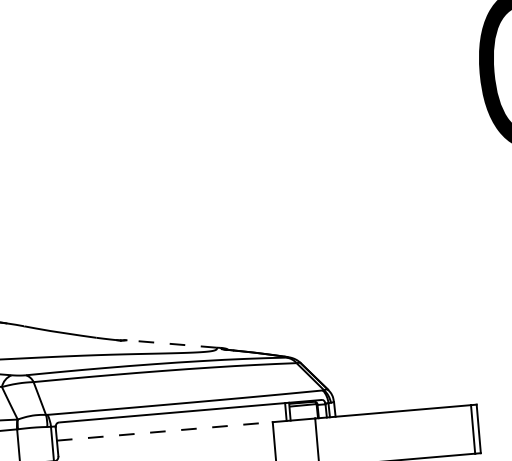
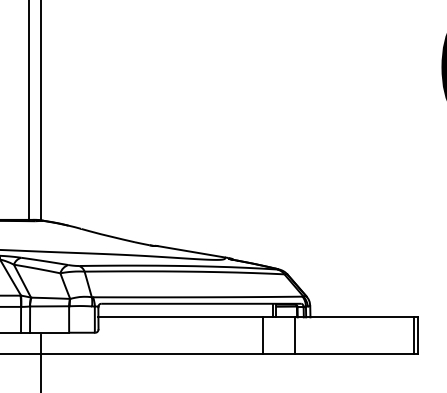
line: (170, 343) -> (190, 251), dashed -> solid
line: (166, 431) -> (181, 317), dashed -> solid

